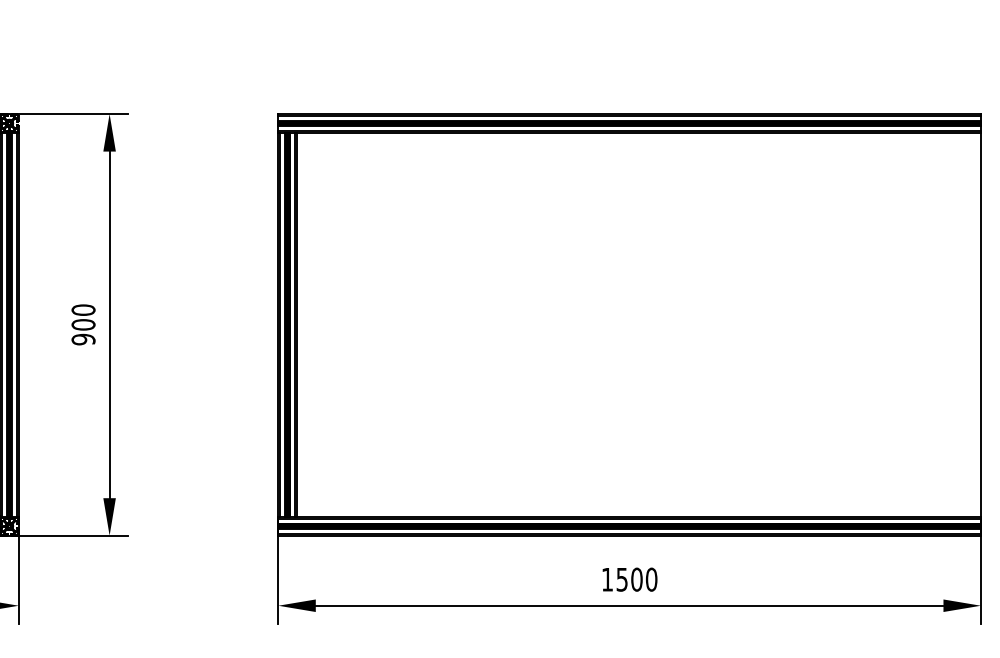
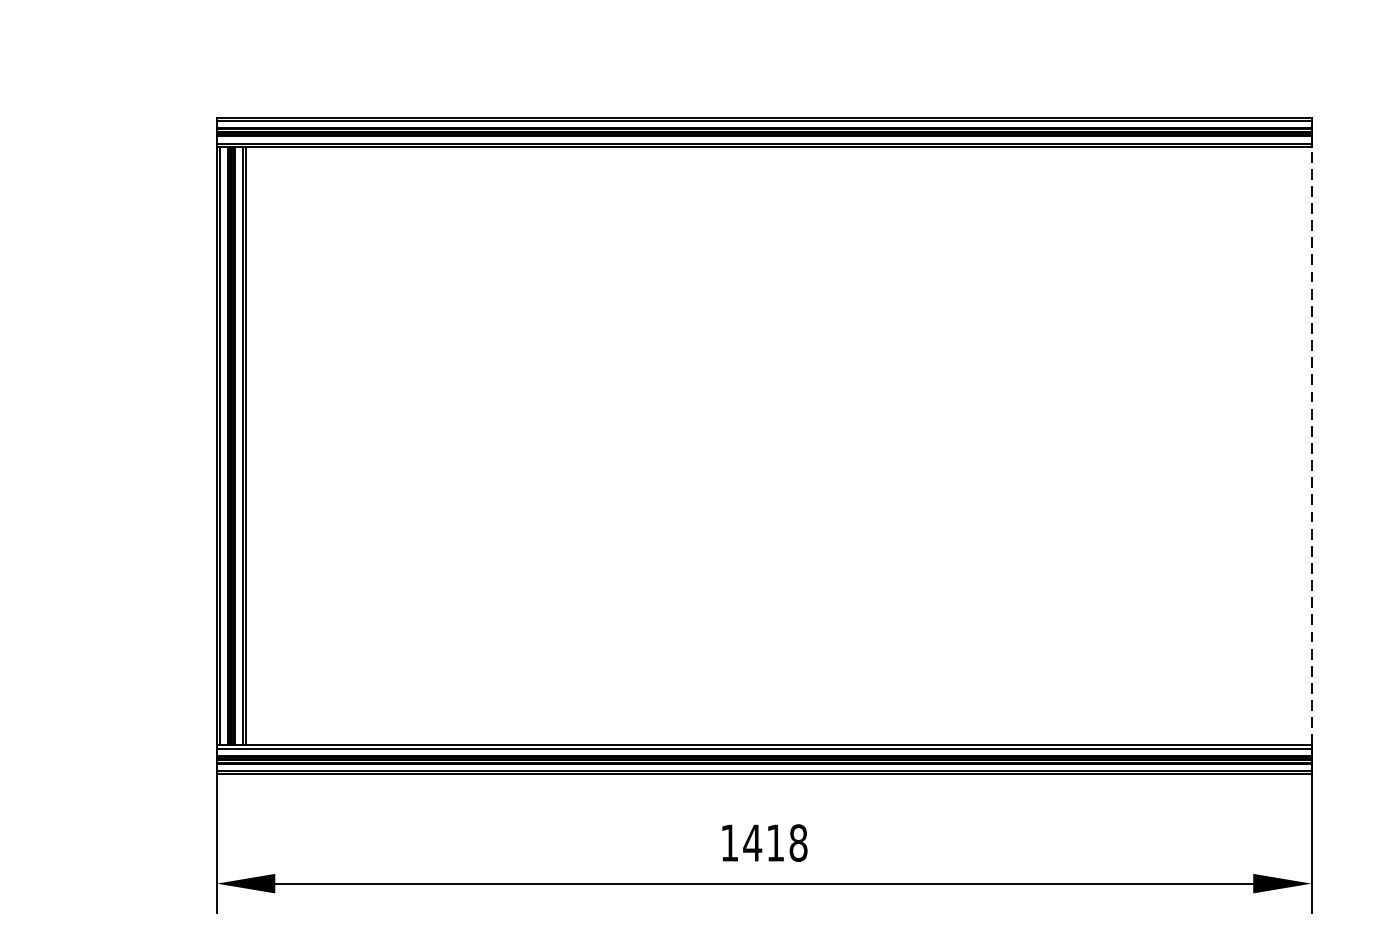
line: (980, 324) -> (1310, 445), solid -> dashed
text: (636, 579) -> (774, 842), 1500 -> 1418

